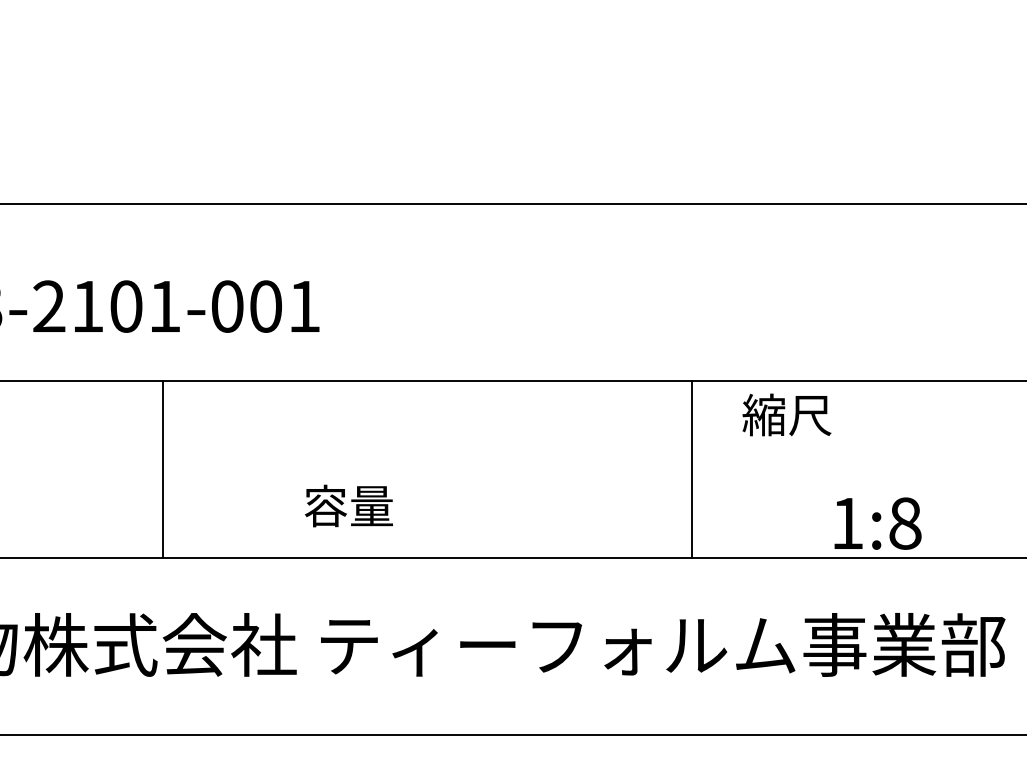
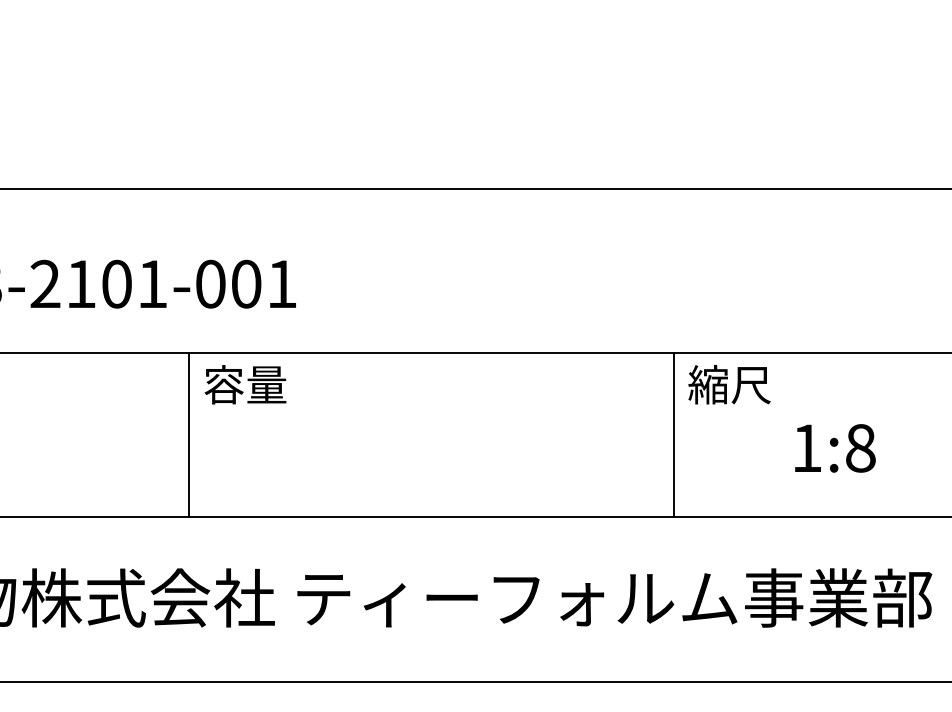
line: (163, 469) -> (189, 435), moved
line: (691, 469) -> (673, 435), moved
text: (348, 505) -> (245, 384), moved
text: (877, 523) -> (834, 448), moved

